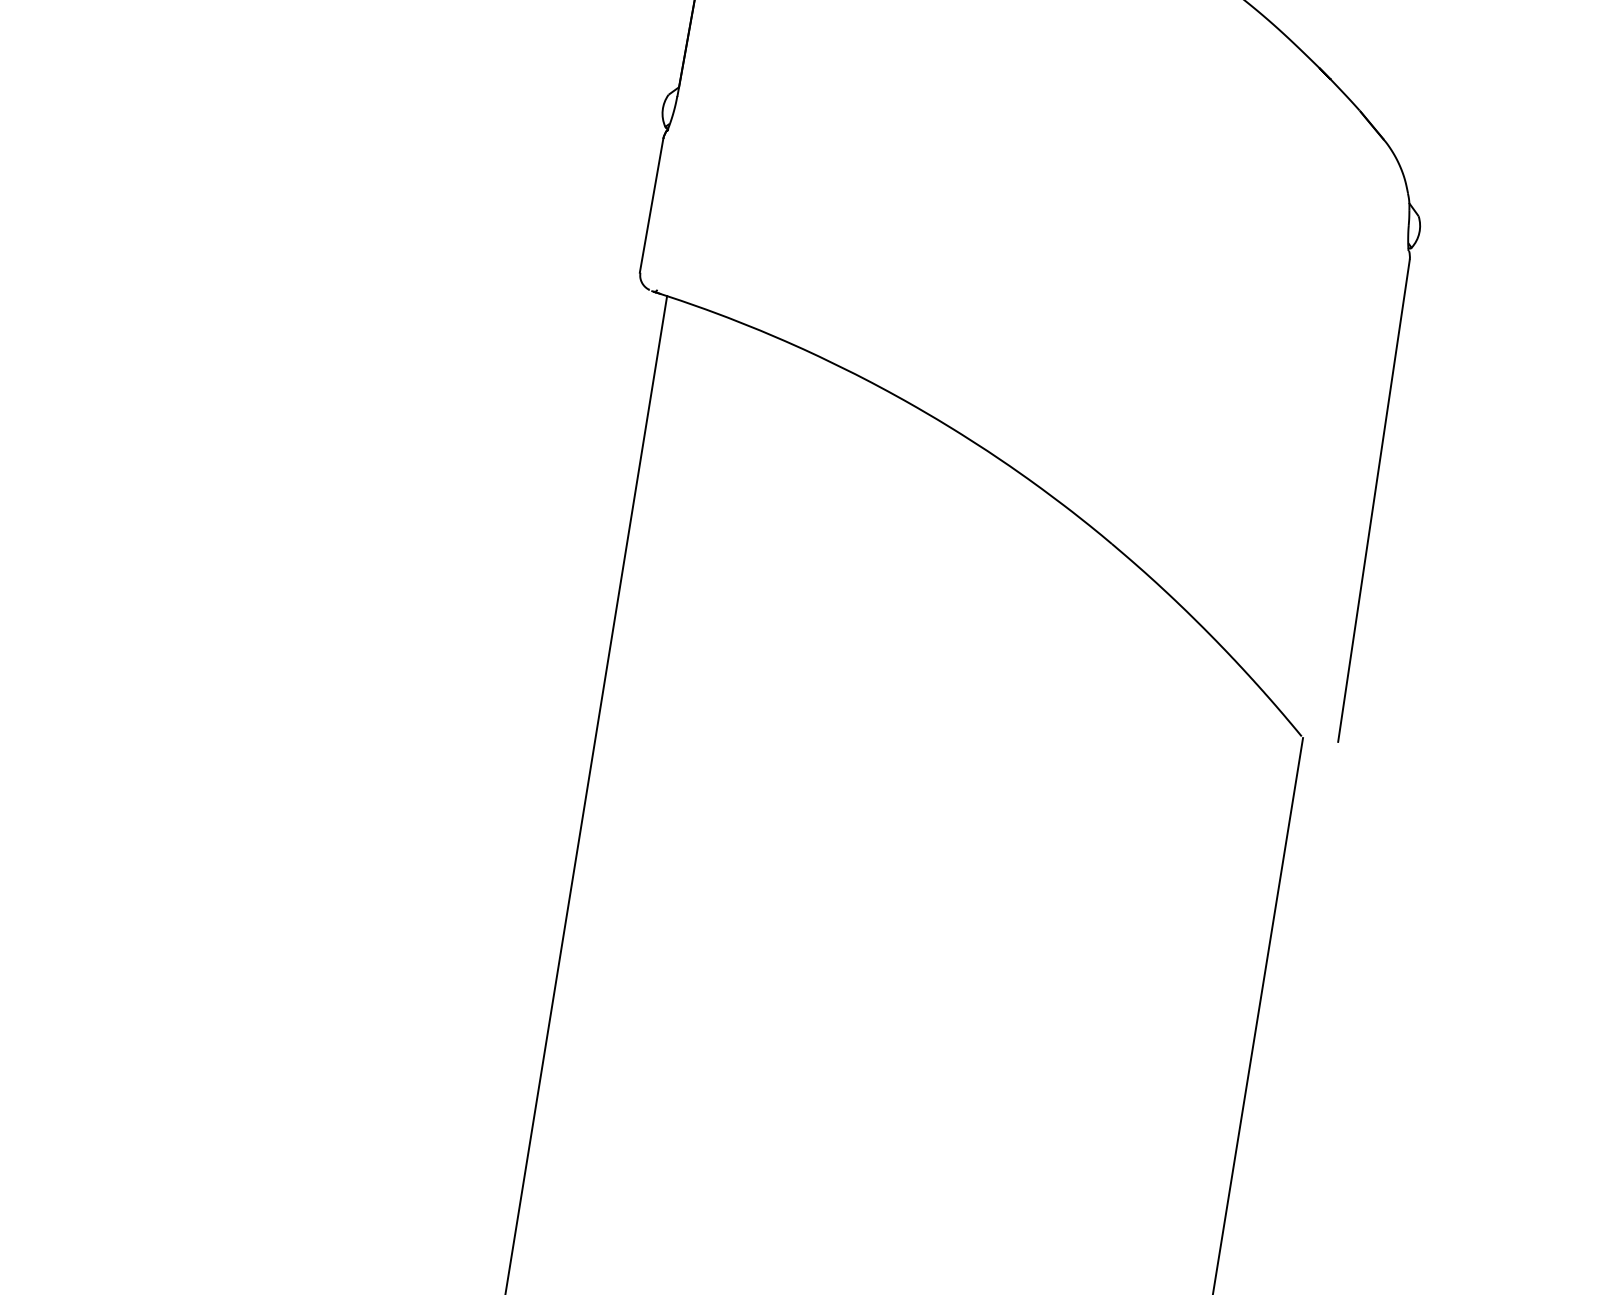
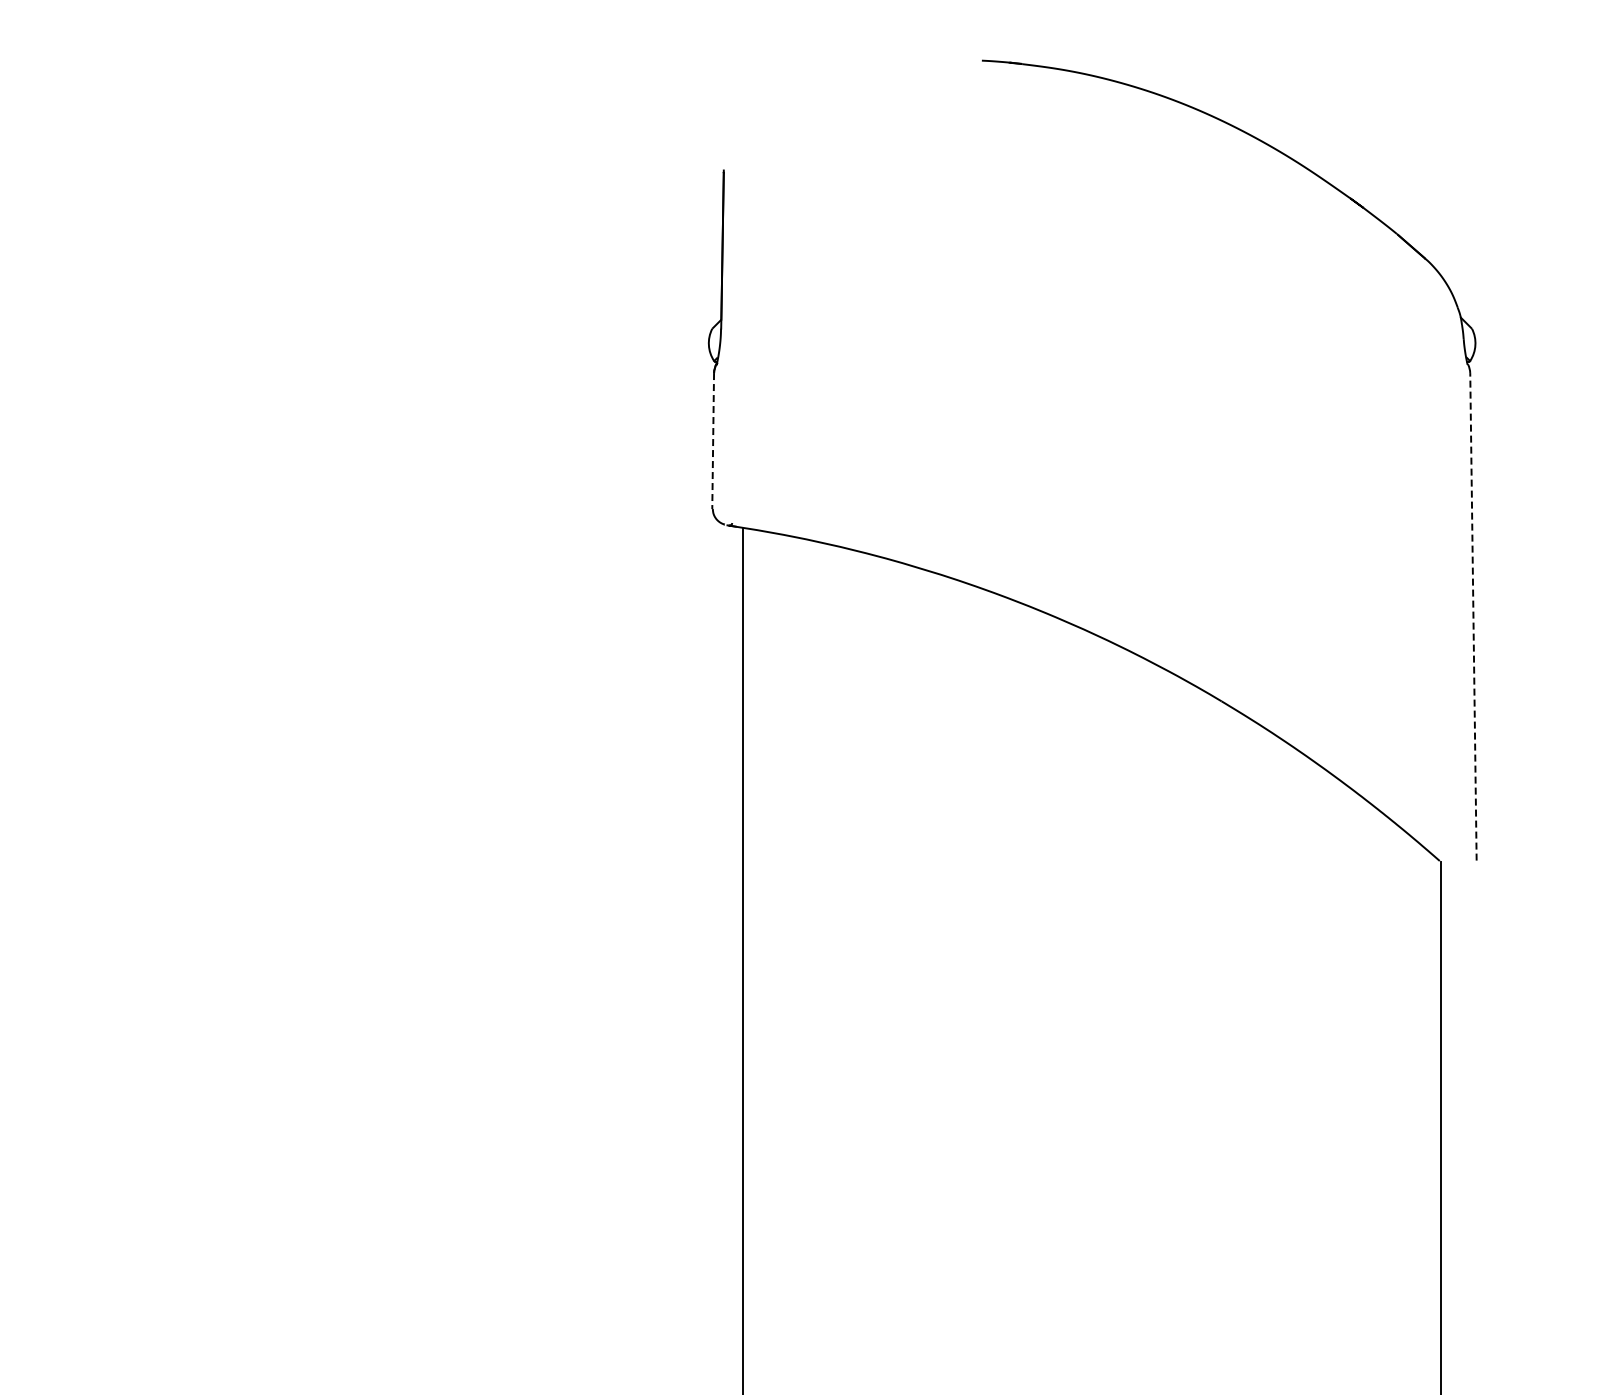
line: (651, 206) -> (713, 441), solid -> dashed
line: (1374, 500) -> (1473, 616), solid -> dashed

